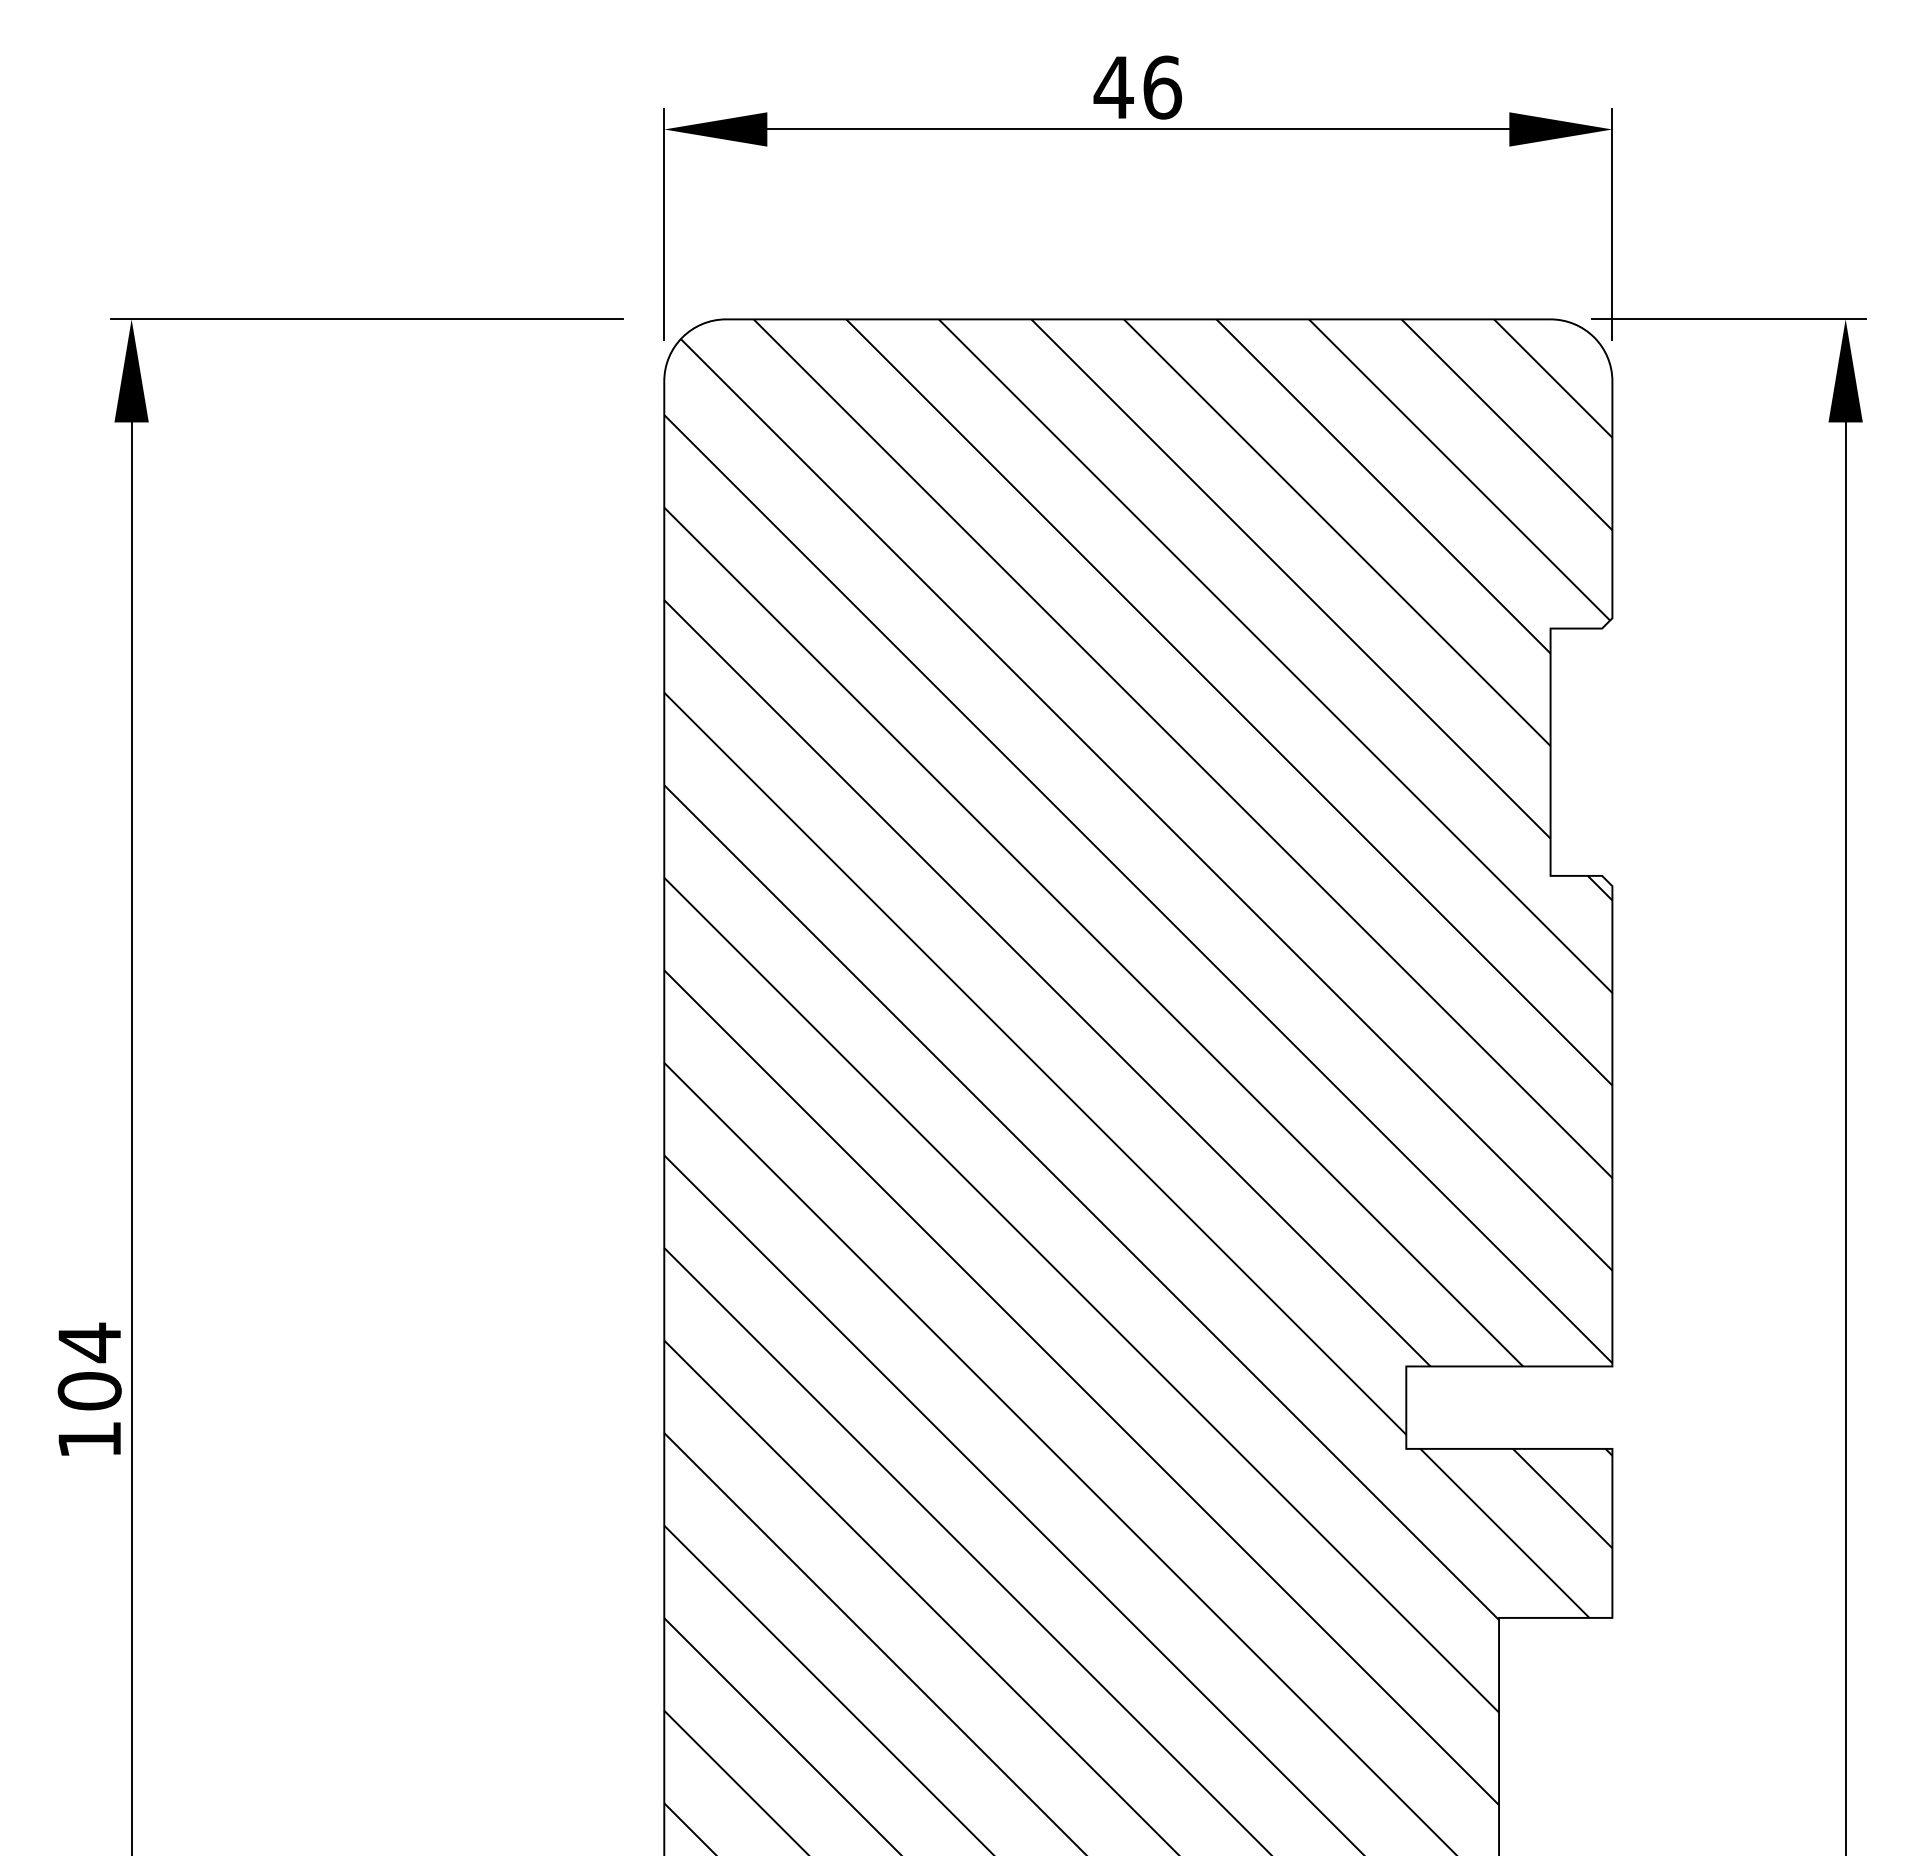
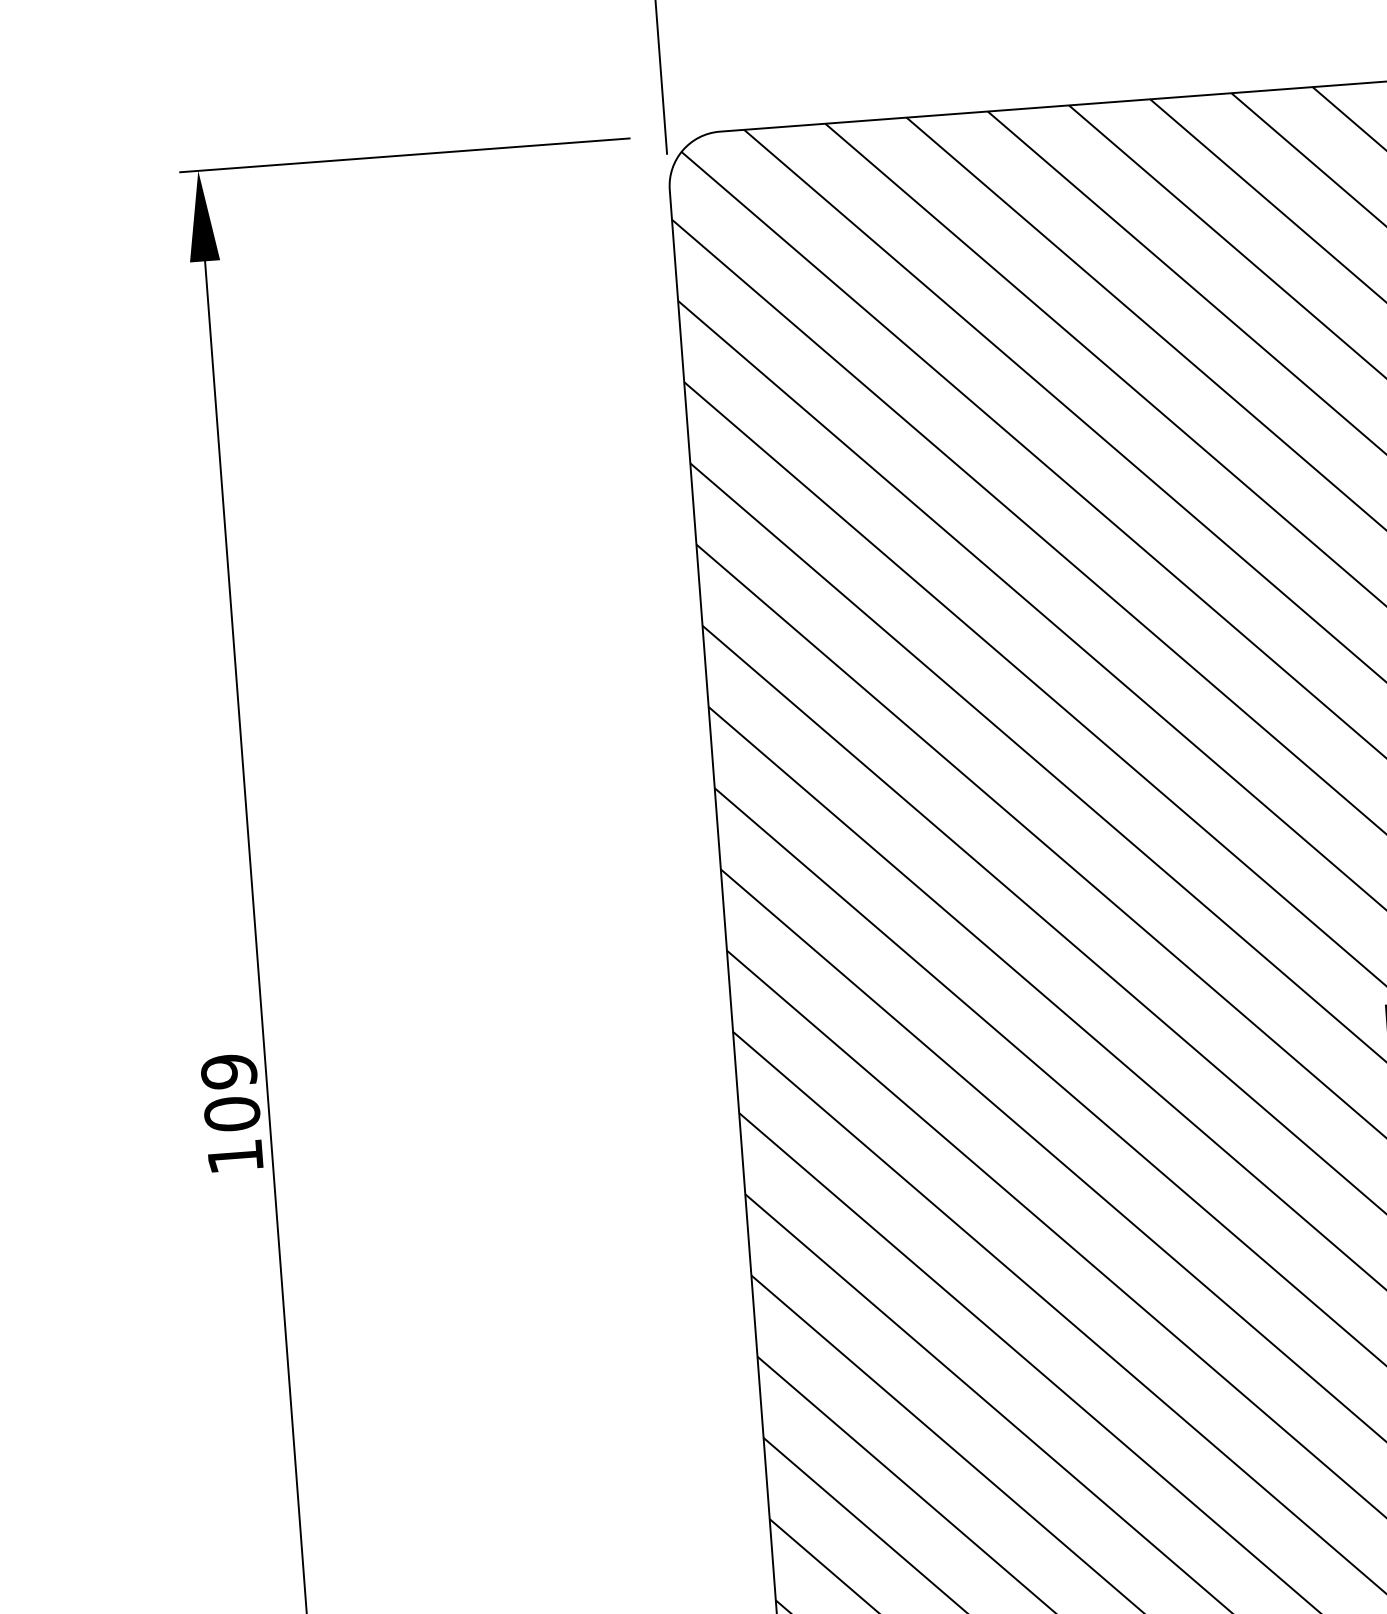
text: (89, 1342) -> (228, 1071), 104 -> 109

